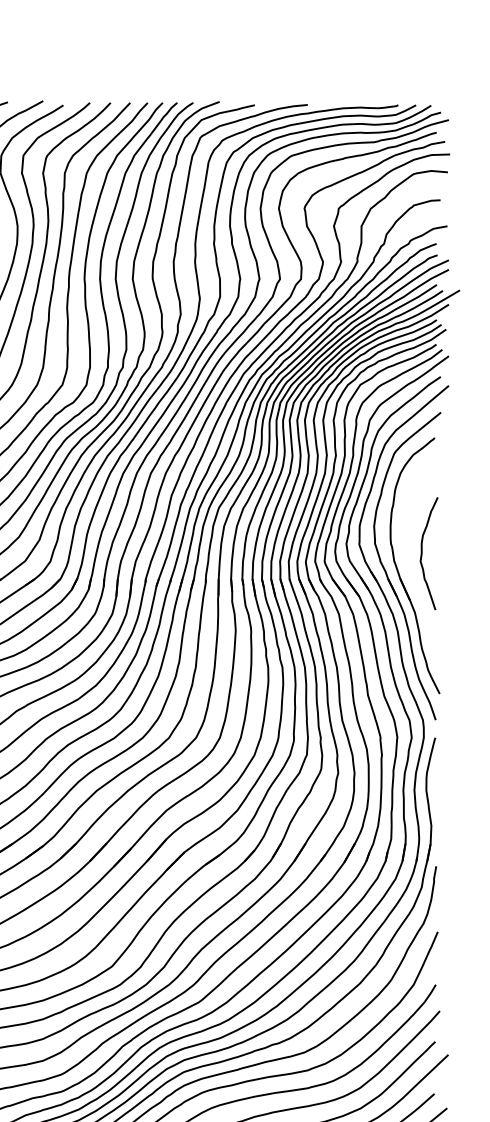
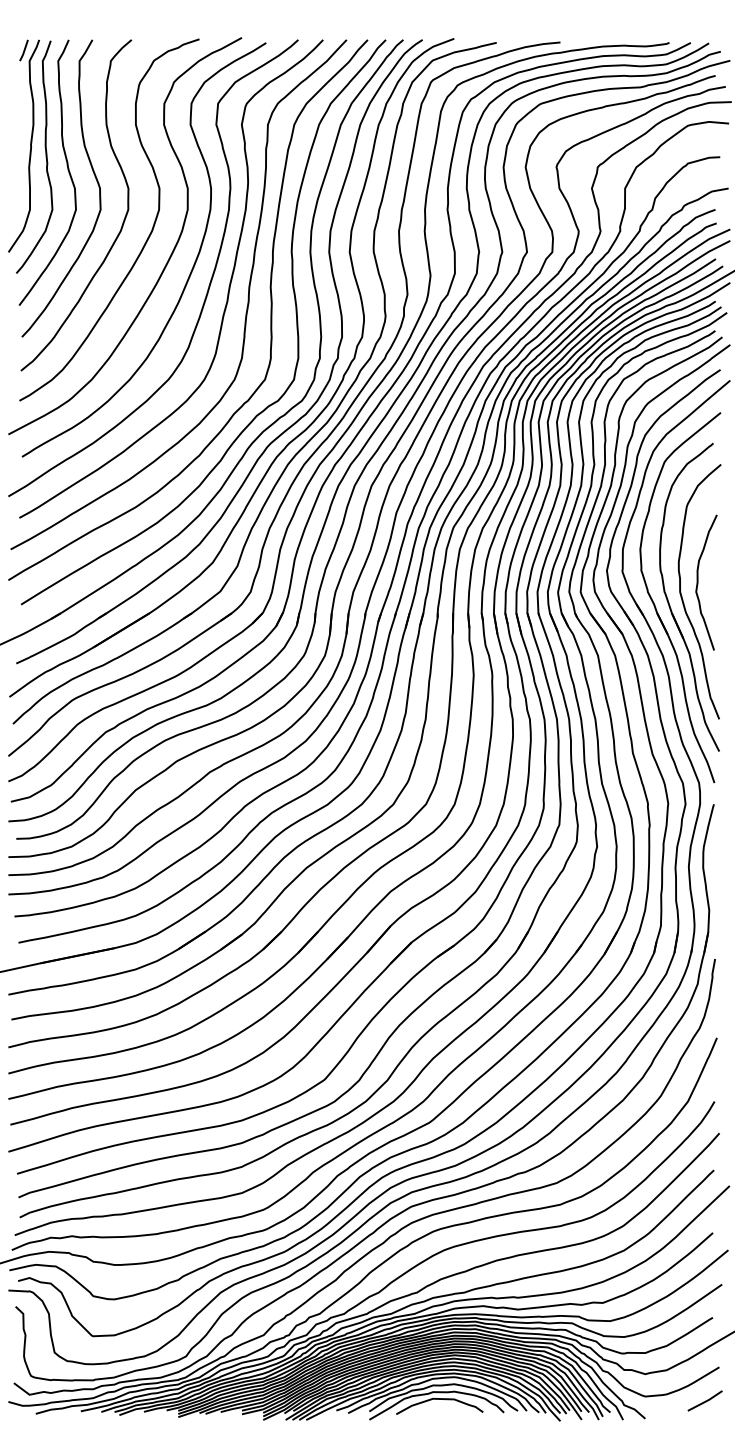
curve: (409, 564) -> (682, 595), added

